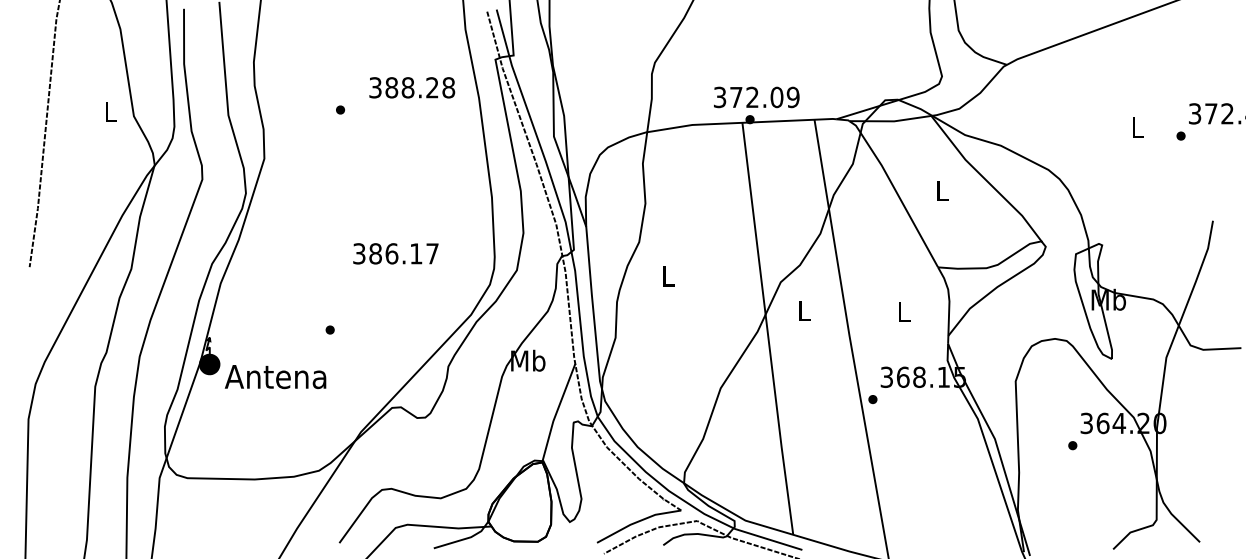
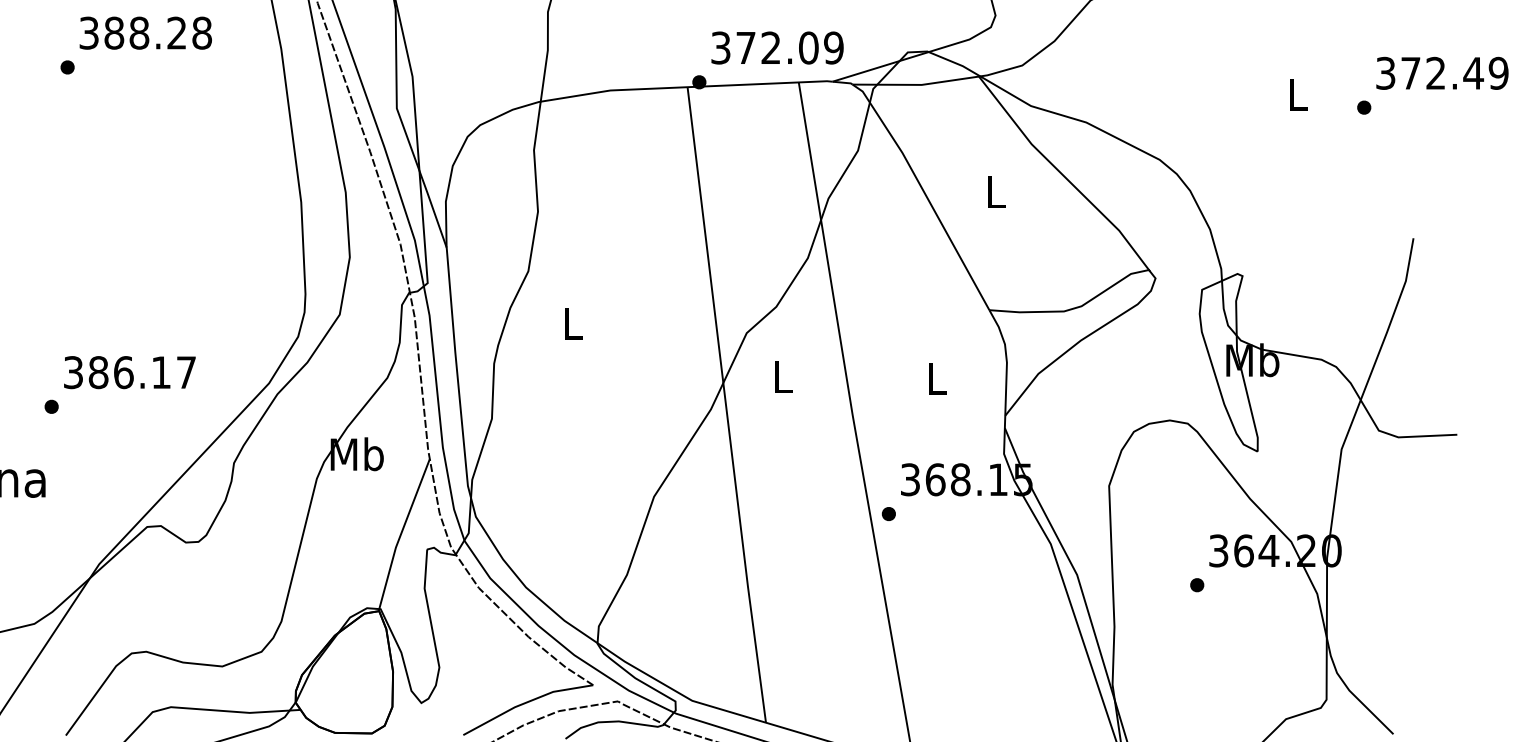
text: (412, 87) -> (146, 32), moved
text: (756, 97) -> (777, 48), moved
text: (395, 253) -> (129, 372), moved

